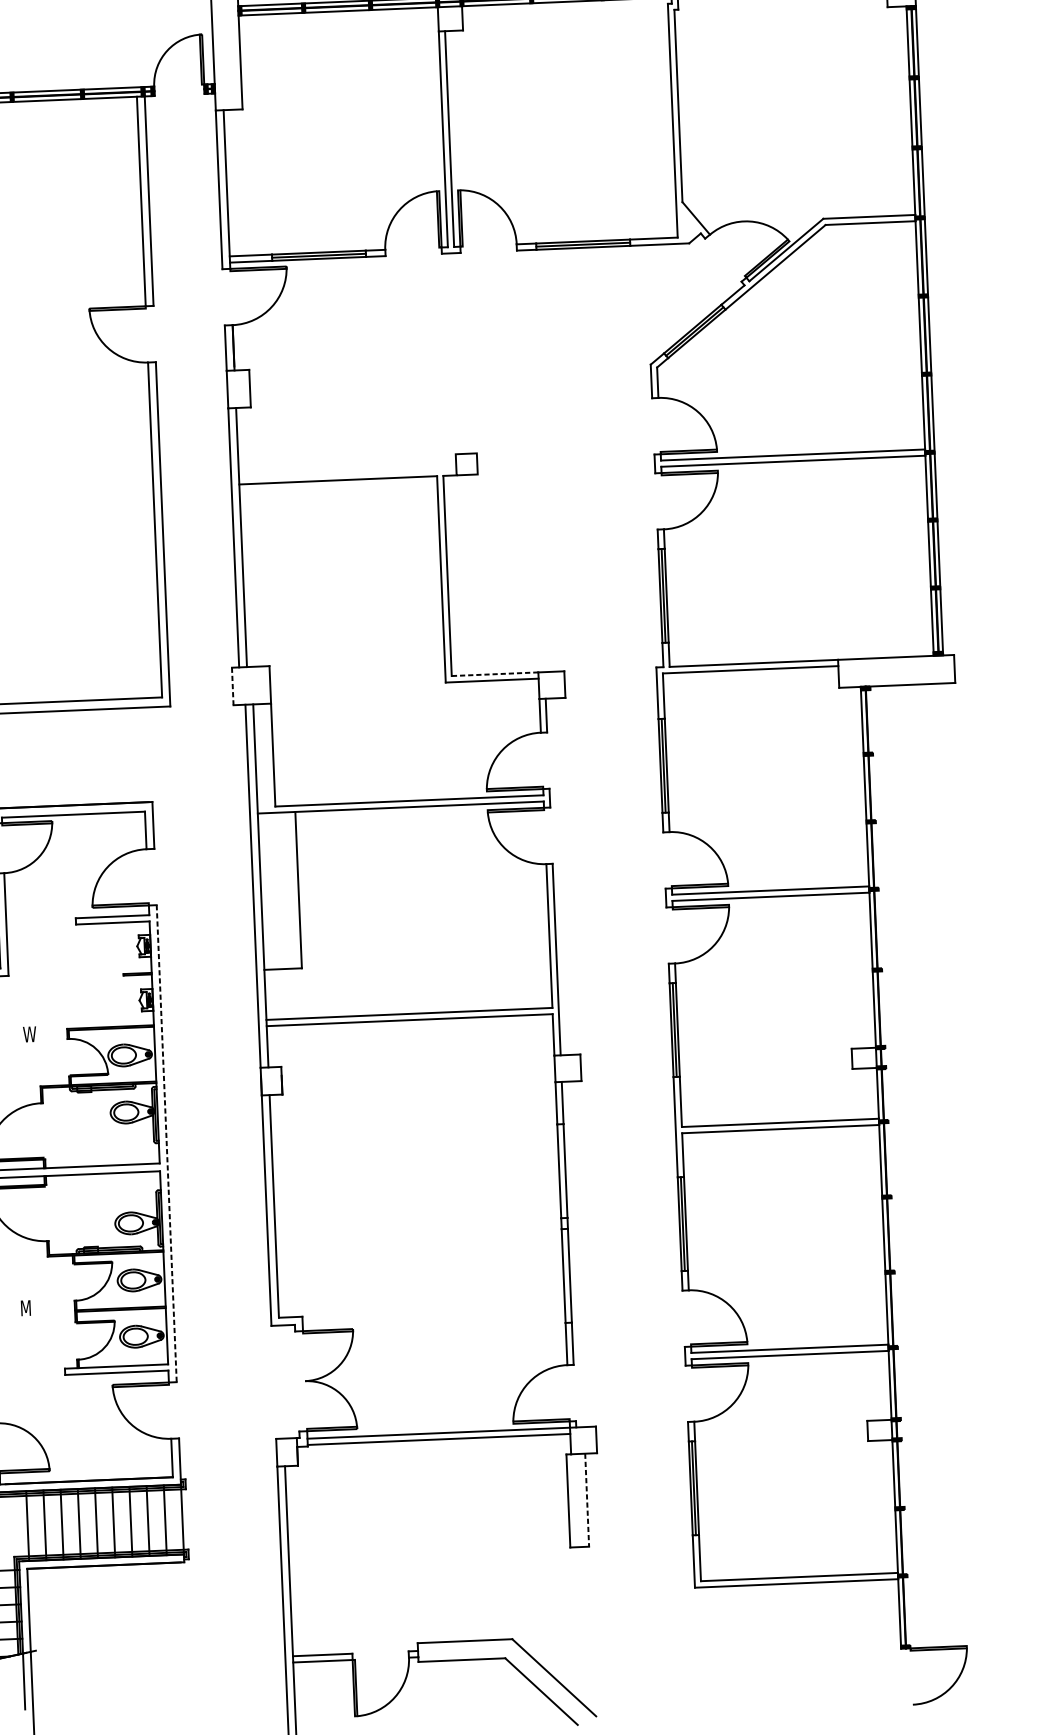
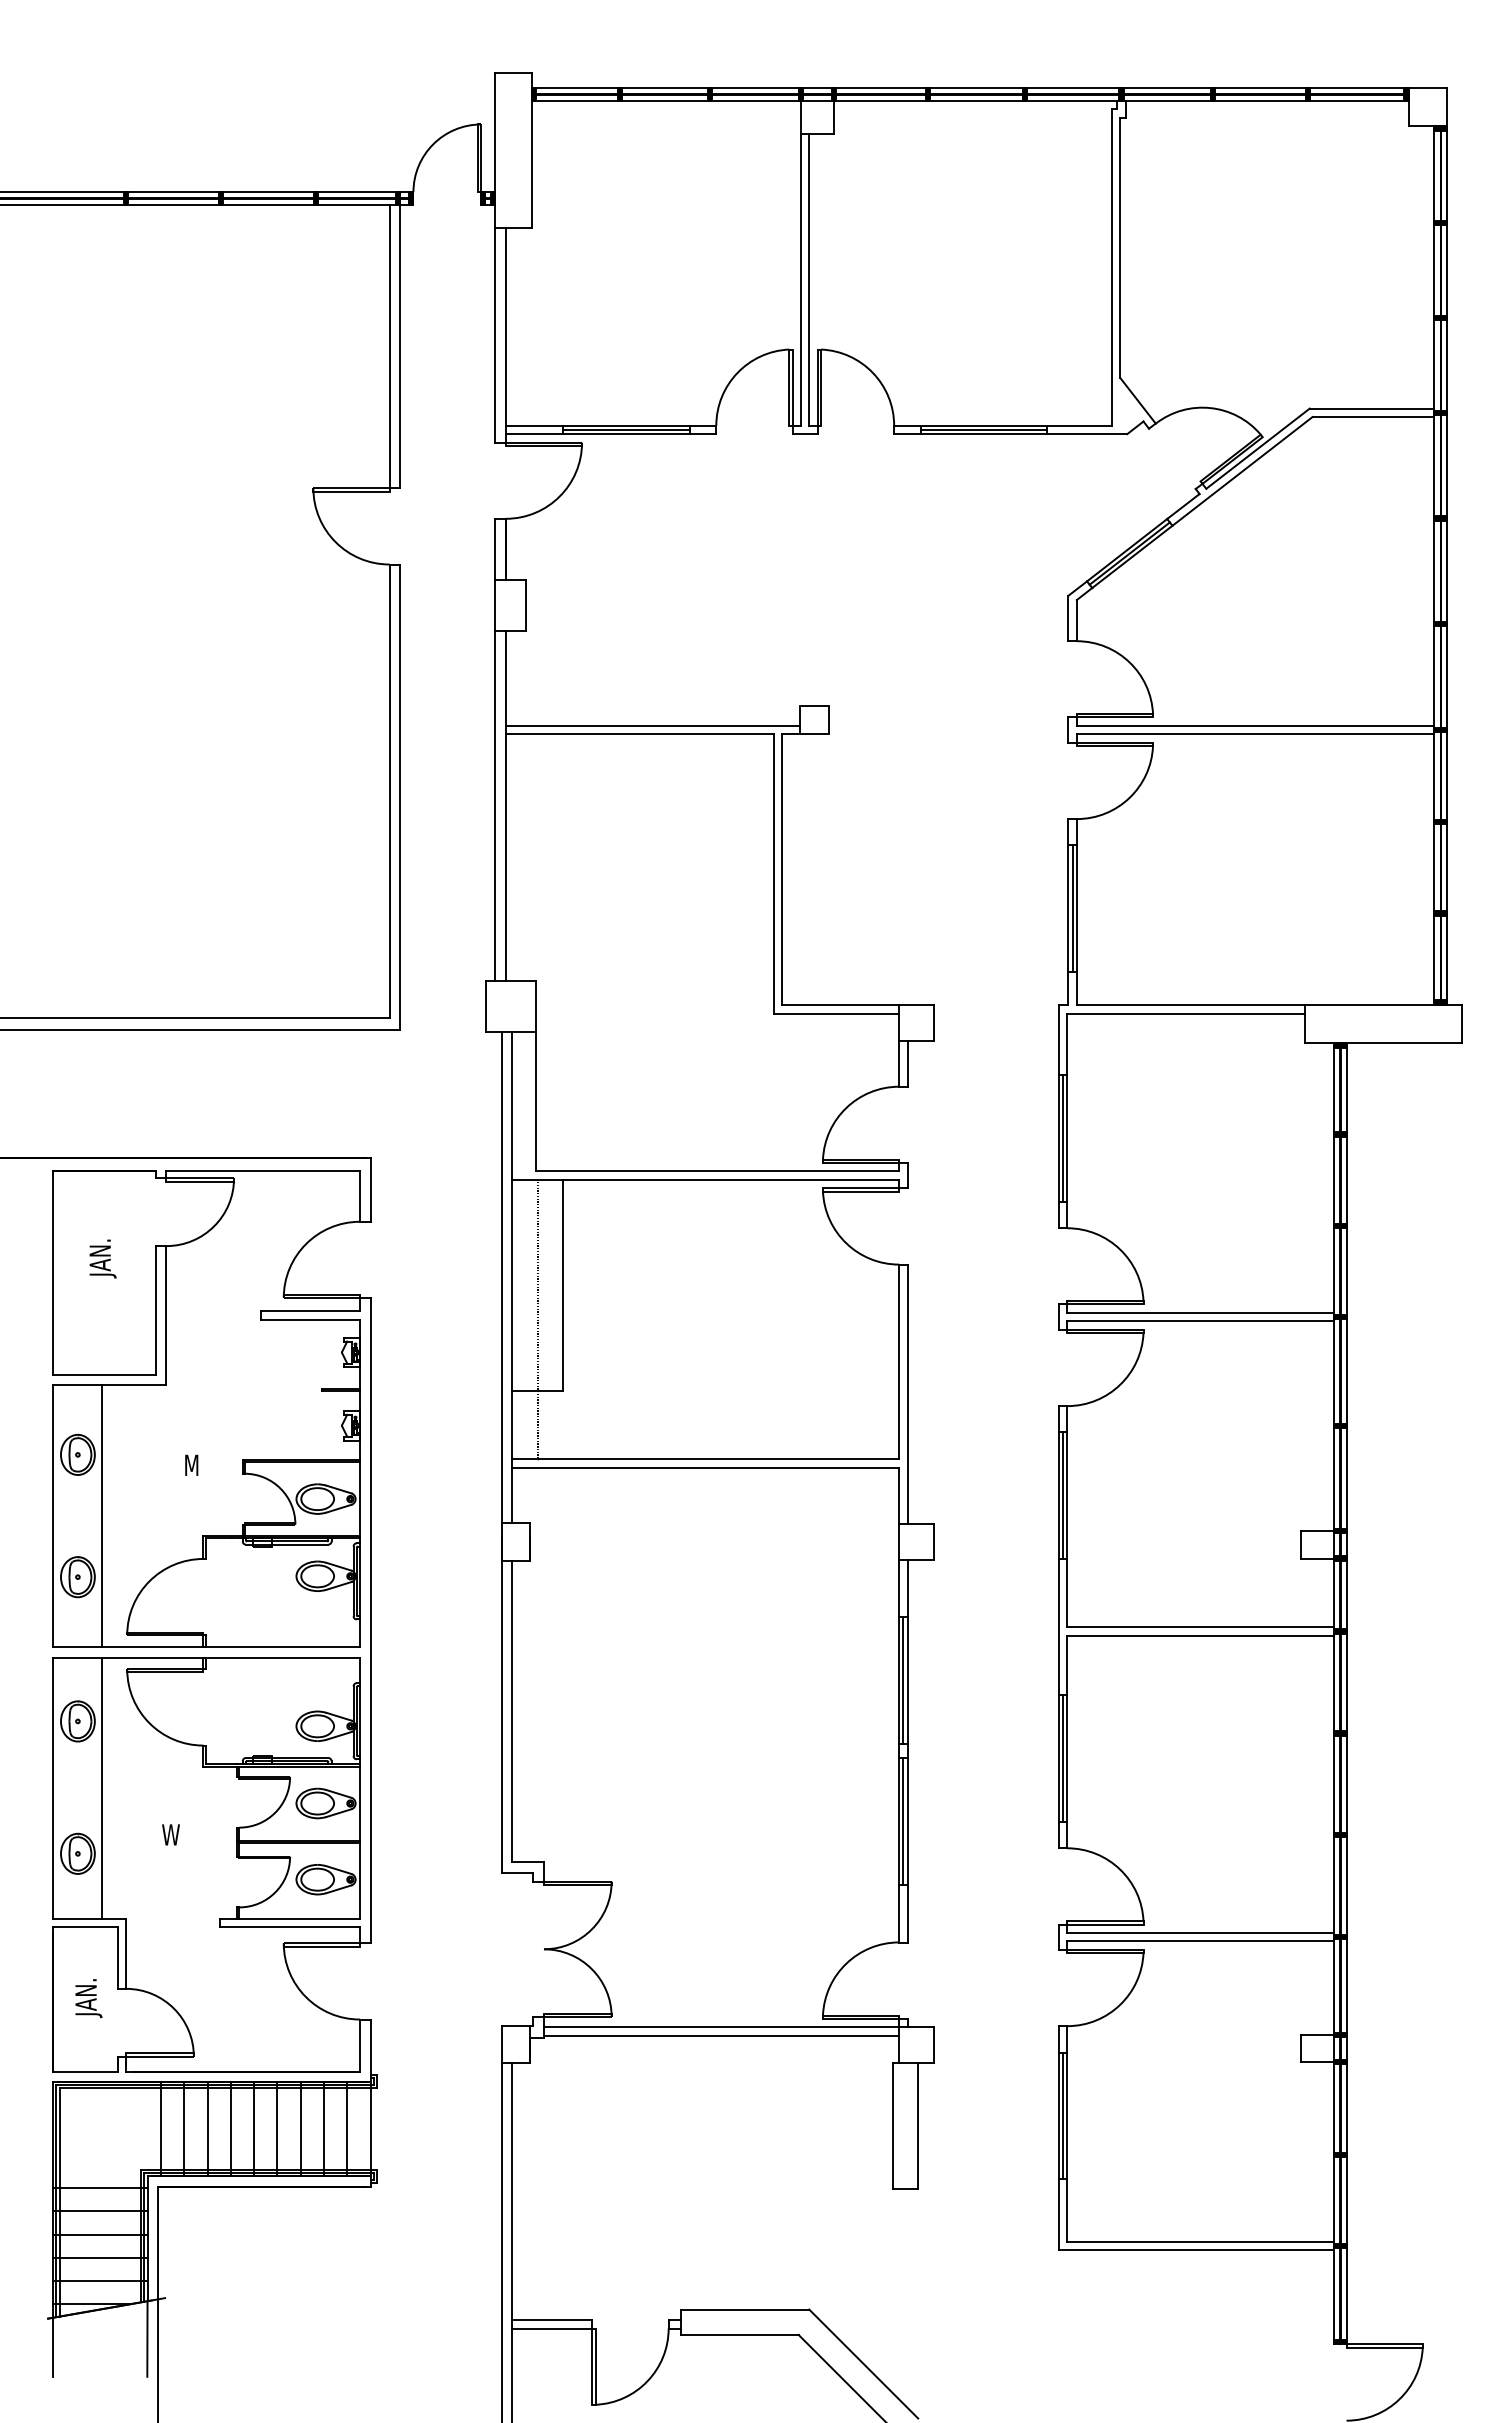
line: (347, 473) -> (652, 725), added
line: (495, 674) -> (840, 1005), dashed -> solid
line: (232, 686) -> (485, 1007), dashed -> solid
line: (280, 915) -> (537, 1319), added
text: (29, 1033) -> (191, 1464), W -> M
line: (166, 1143) -> (370, 1620), dashed -> solid
line: (890, 1167) -> (1346, 1693), added
line: (562, 1170) -> (903, 1679), added
line: (566, 1275) -> (903, 1821), added
text: (25, 1307) -> (170, 1834), M -> W
line: (587, 1500) -> (918, 2126), dashed -> solid

